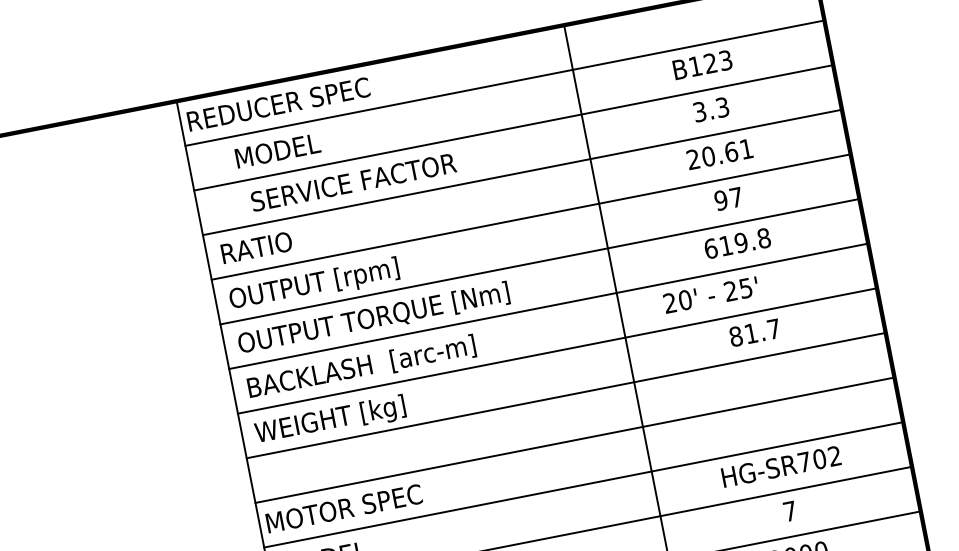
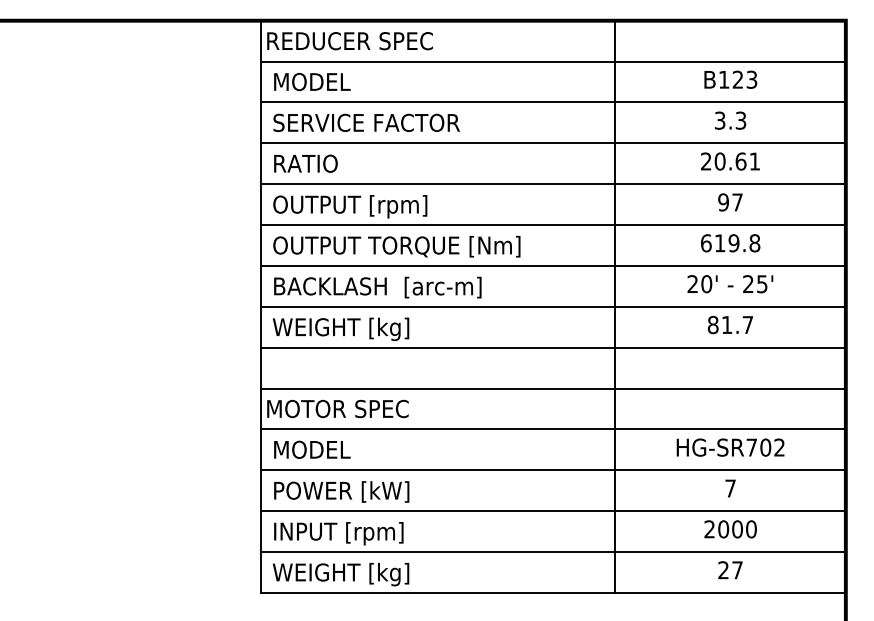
text: (277, 150) -> (312, 81), moved
text: (353, 181) -> (366, 122), moved
text: (711, 295) -> (730, 284), moved

